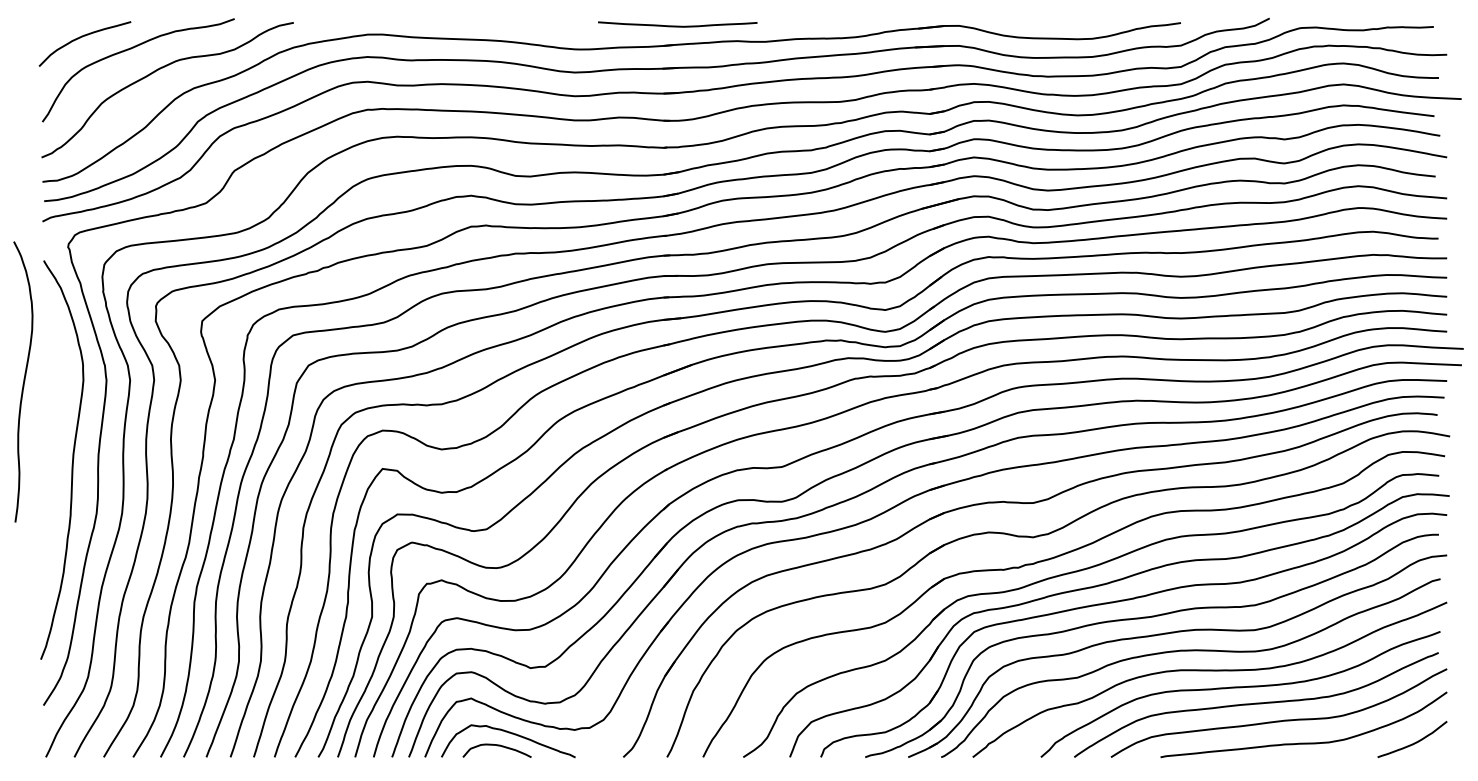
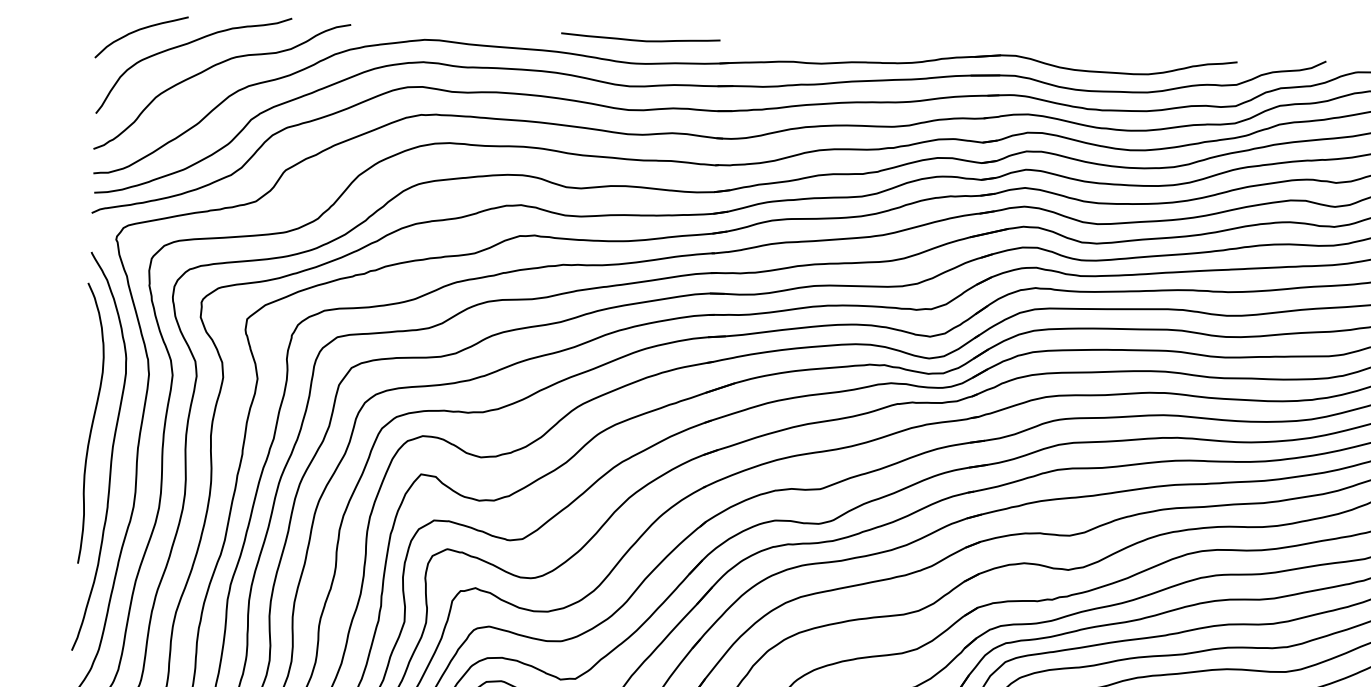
curve: (677, 25) -> (640, 39), moved
curve: (23, 381) -> (91, 423), moved

